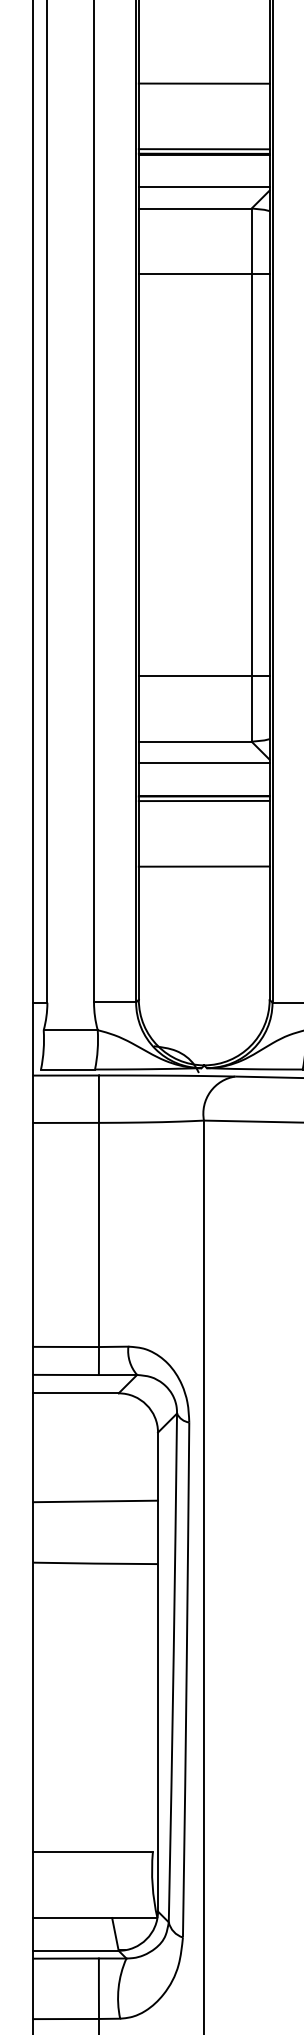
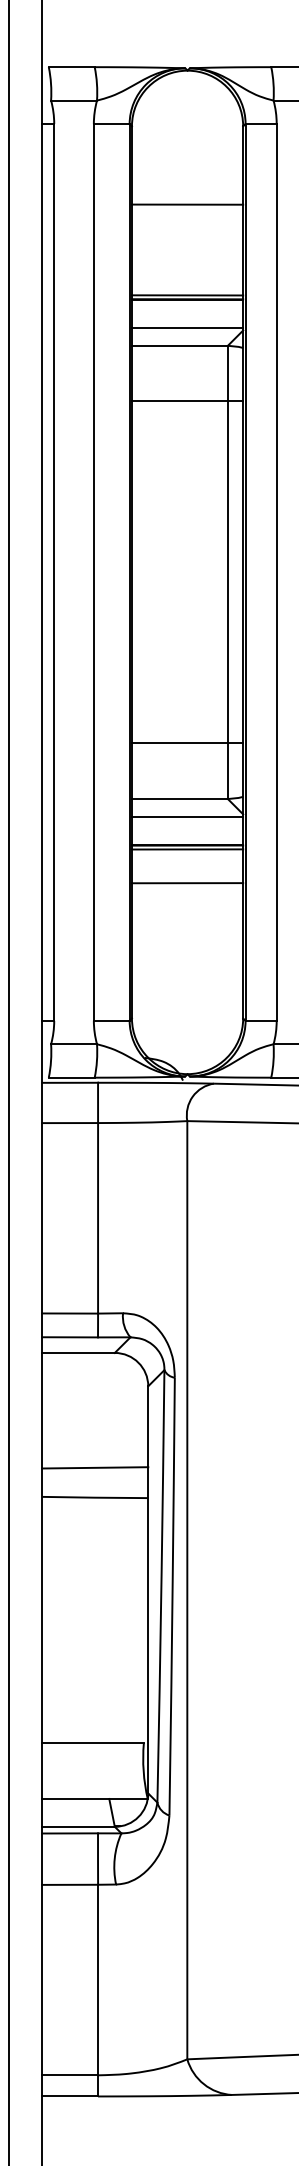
line: (204, 83) -> (187, 204), moved
line: (204, 866) -> (187, 883), moved
line: (95, 1501) -> (95, 1467), moved

